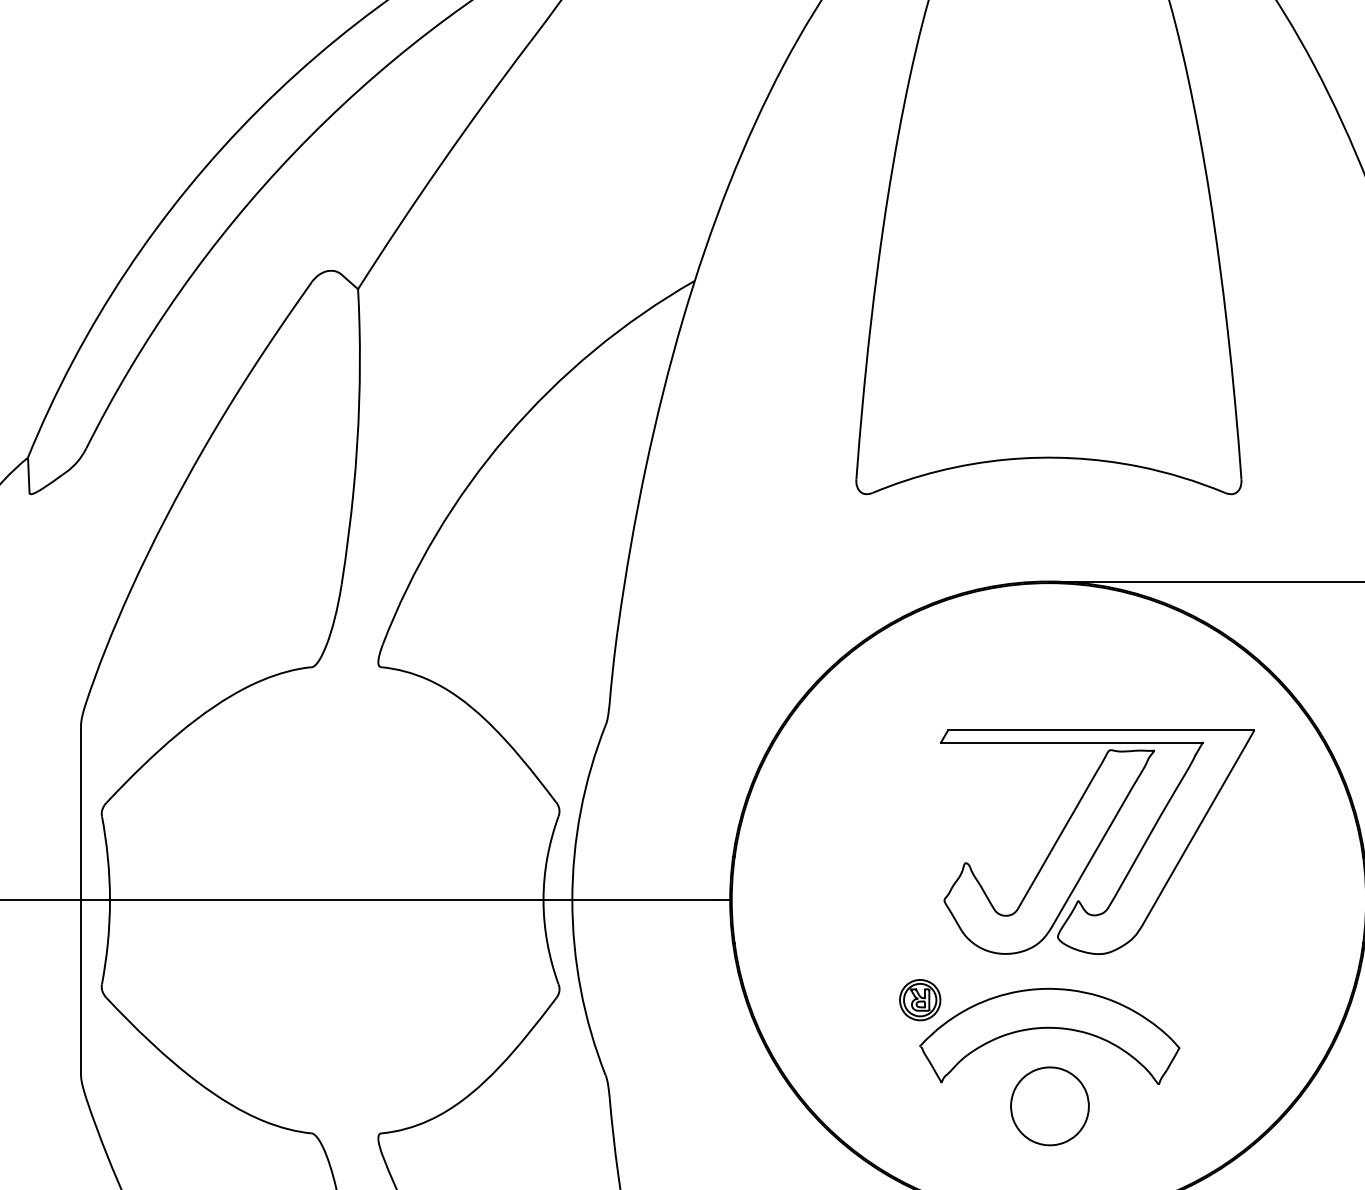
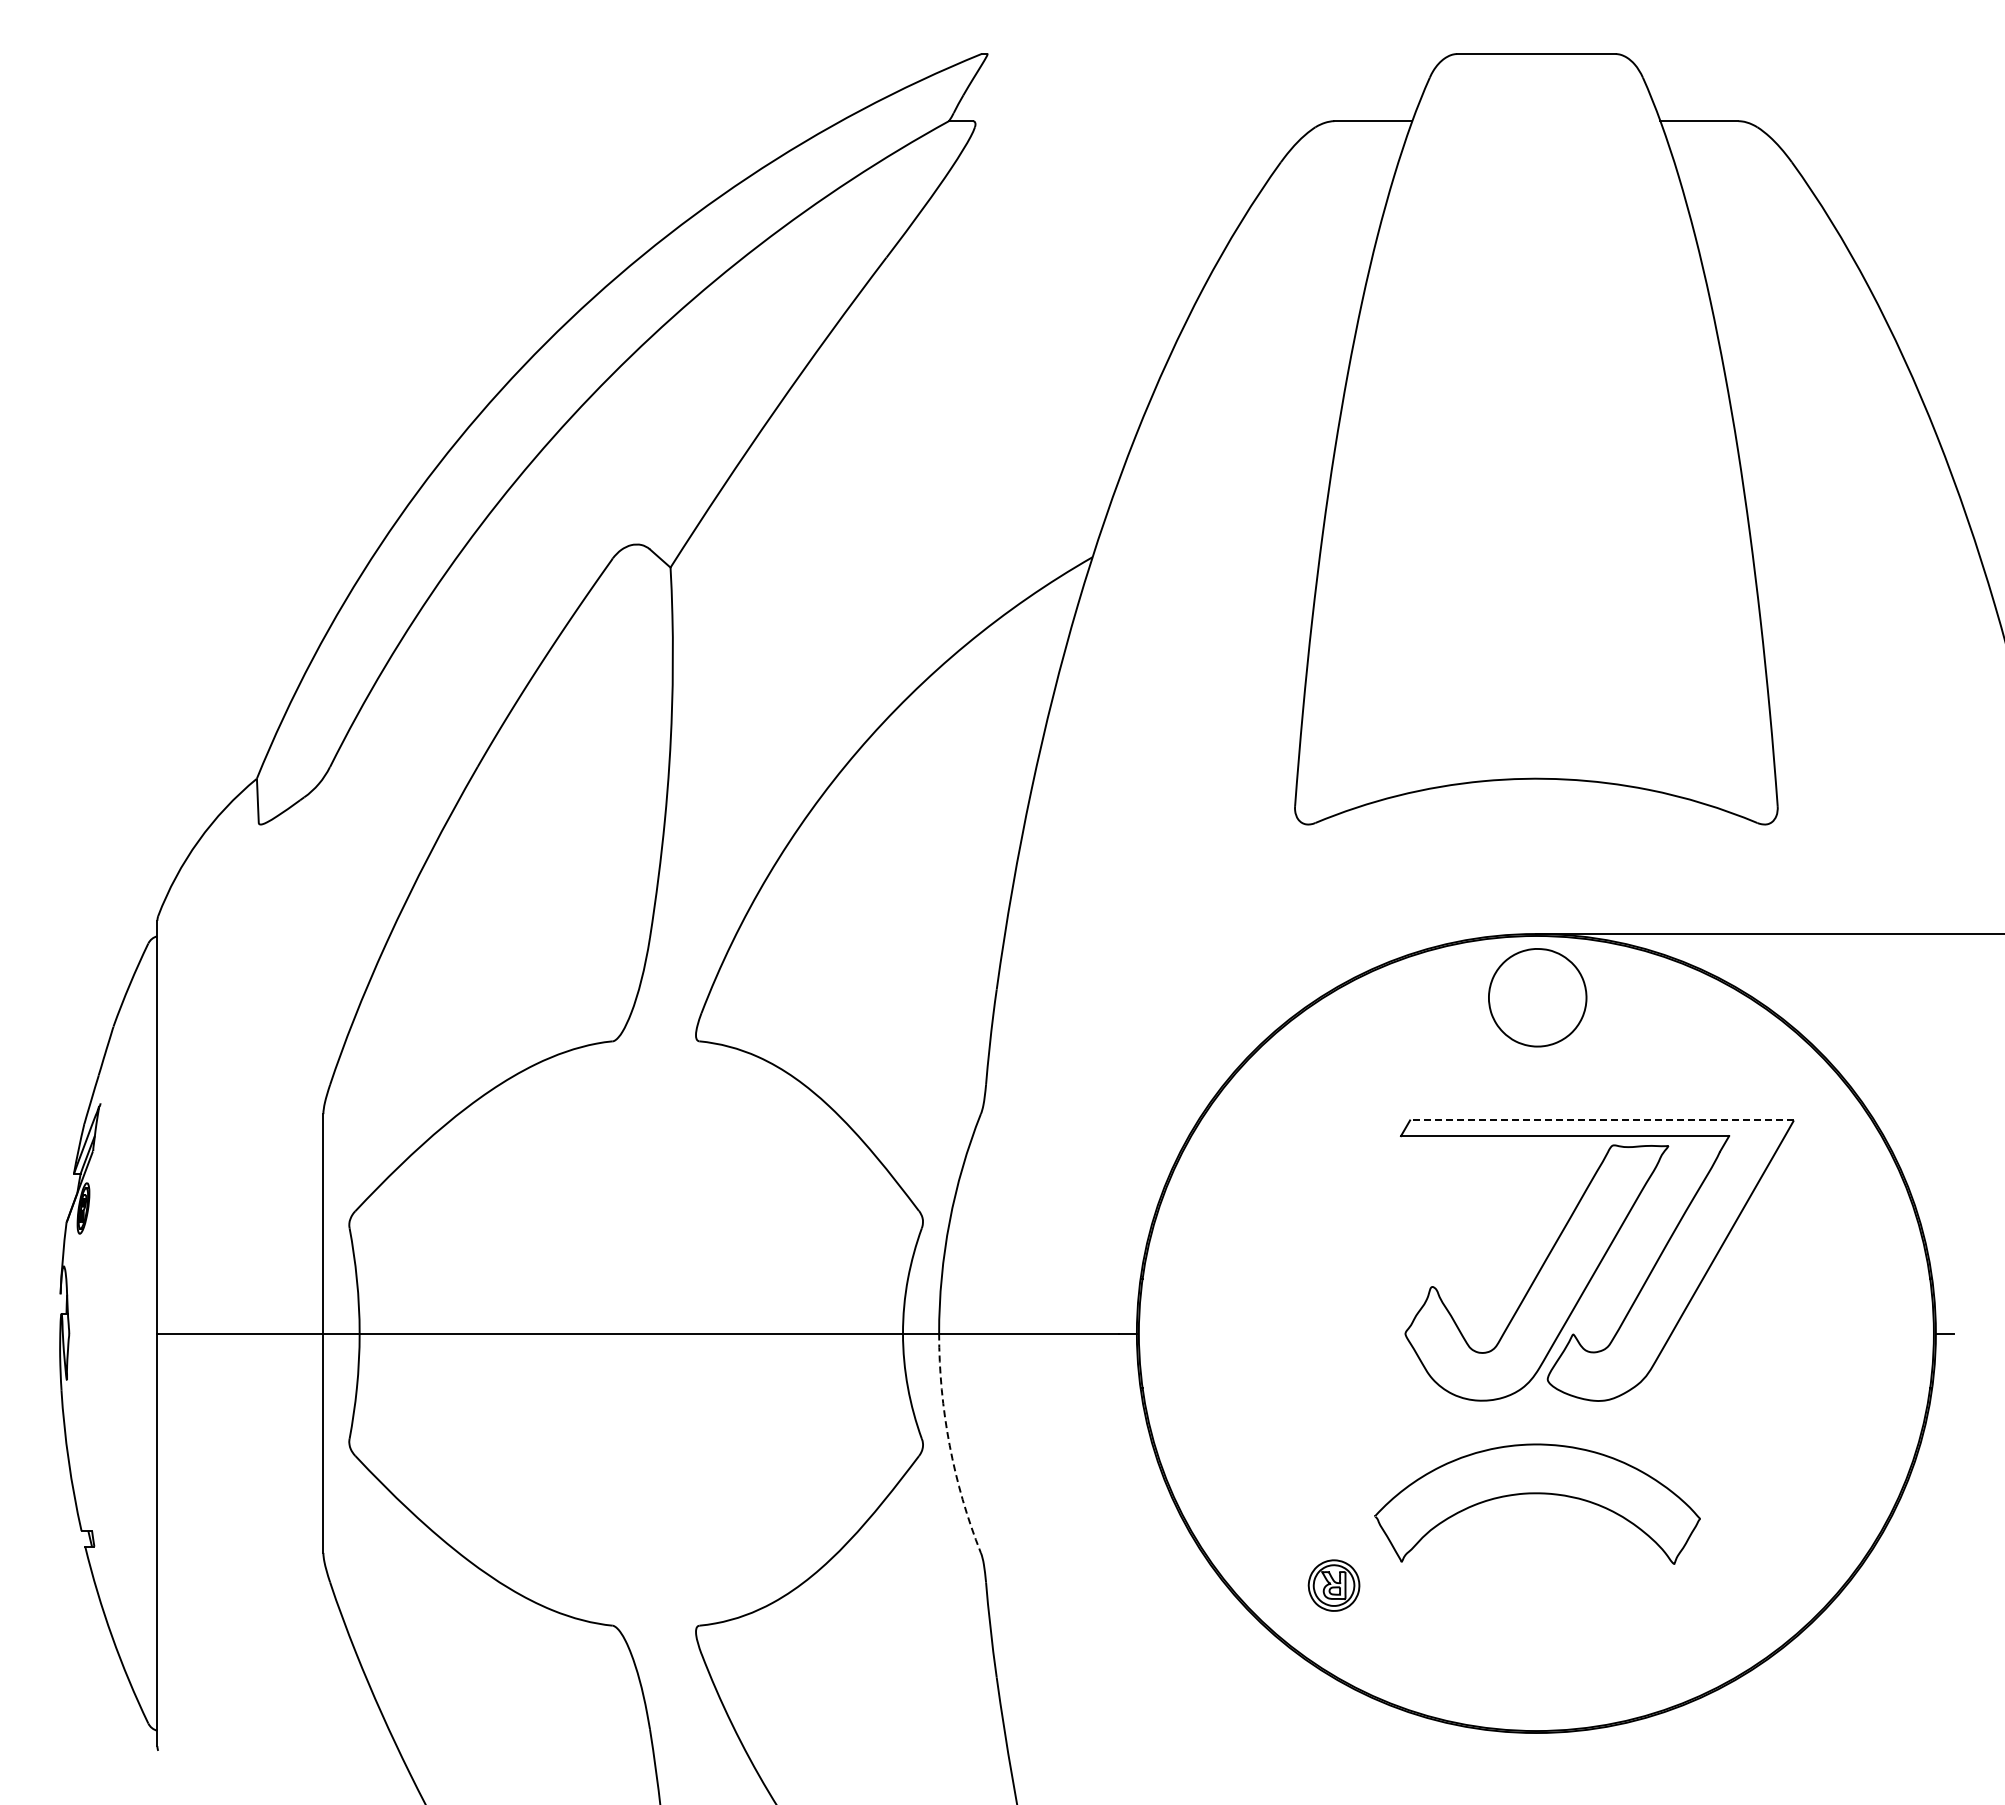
line: (1100, 730) -> (1601, 1120), solid -> dashed
arc: (580, 989) -> (949, 1445), solid -> dashed
part: (919, 1000) -> (1333, 1585), moved
part: (1049, 1106) -> (1537, 997), moved

